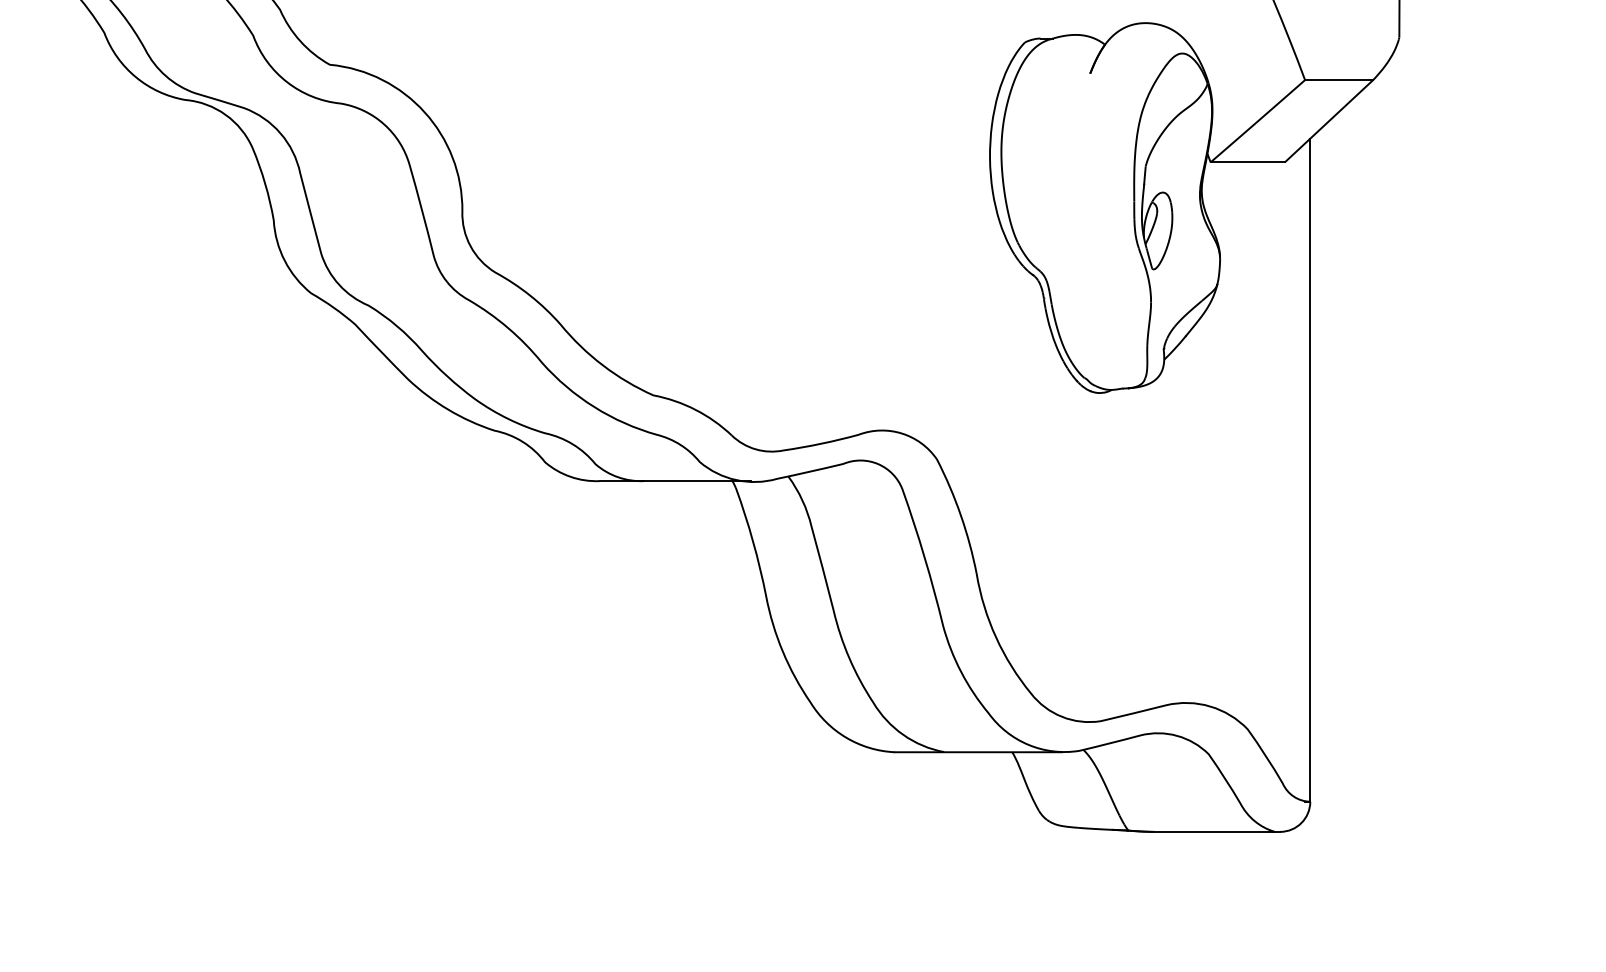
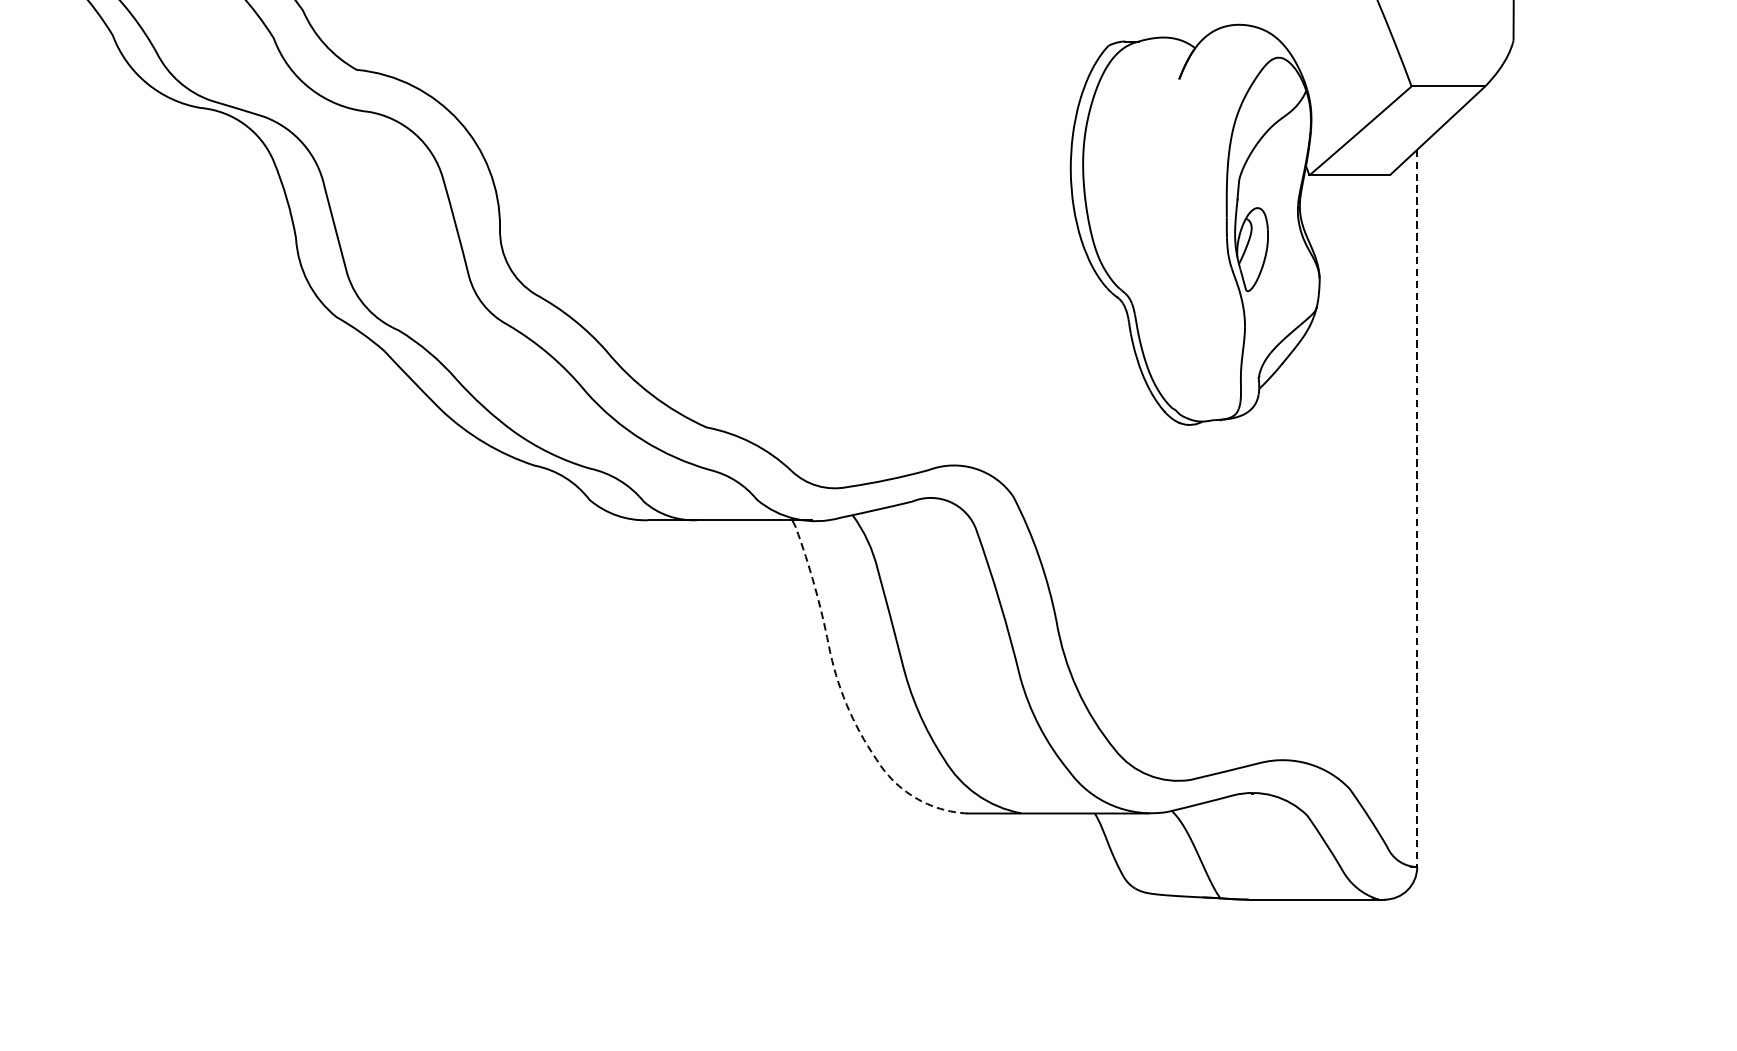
line: (1310, 470) -> (1417, 508), solid -> dashed
line: (781, 648) -> (845, 701), solid -> dashed

